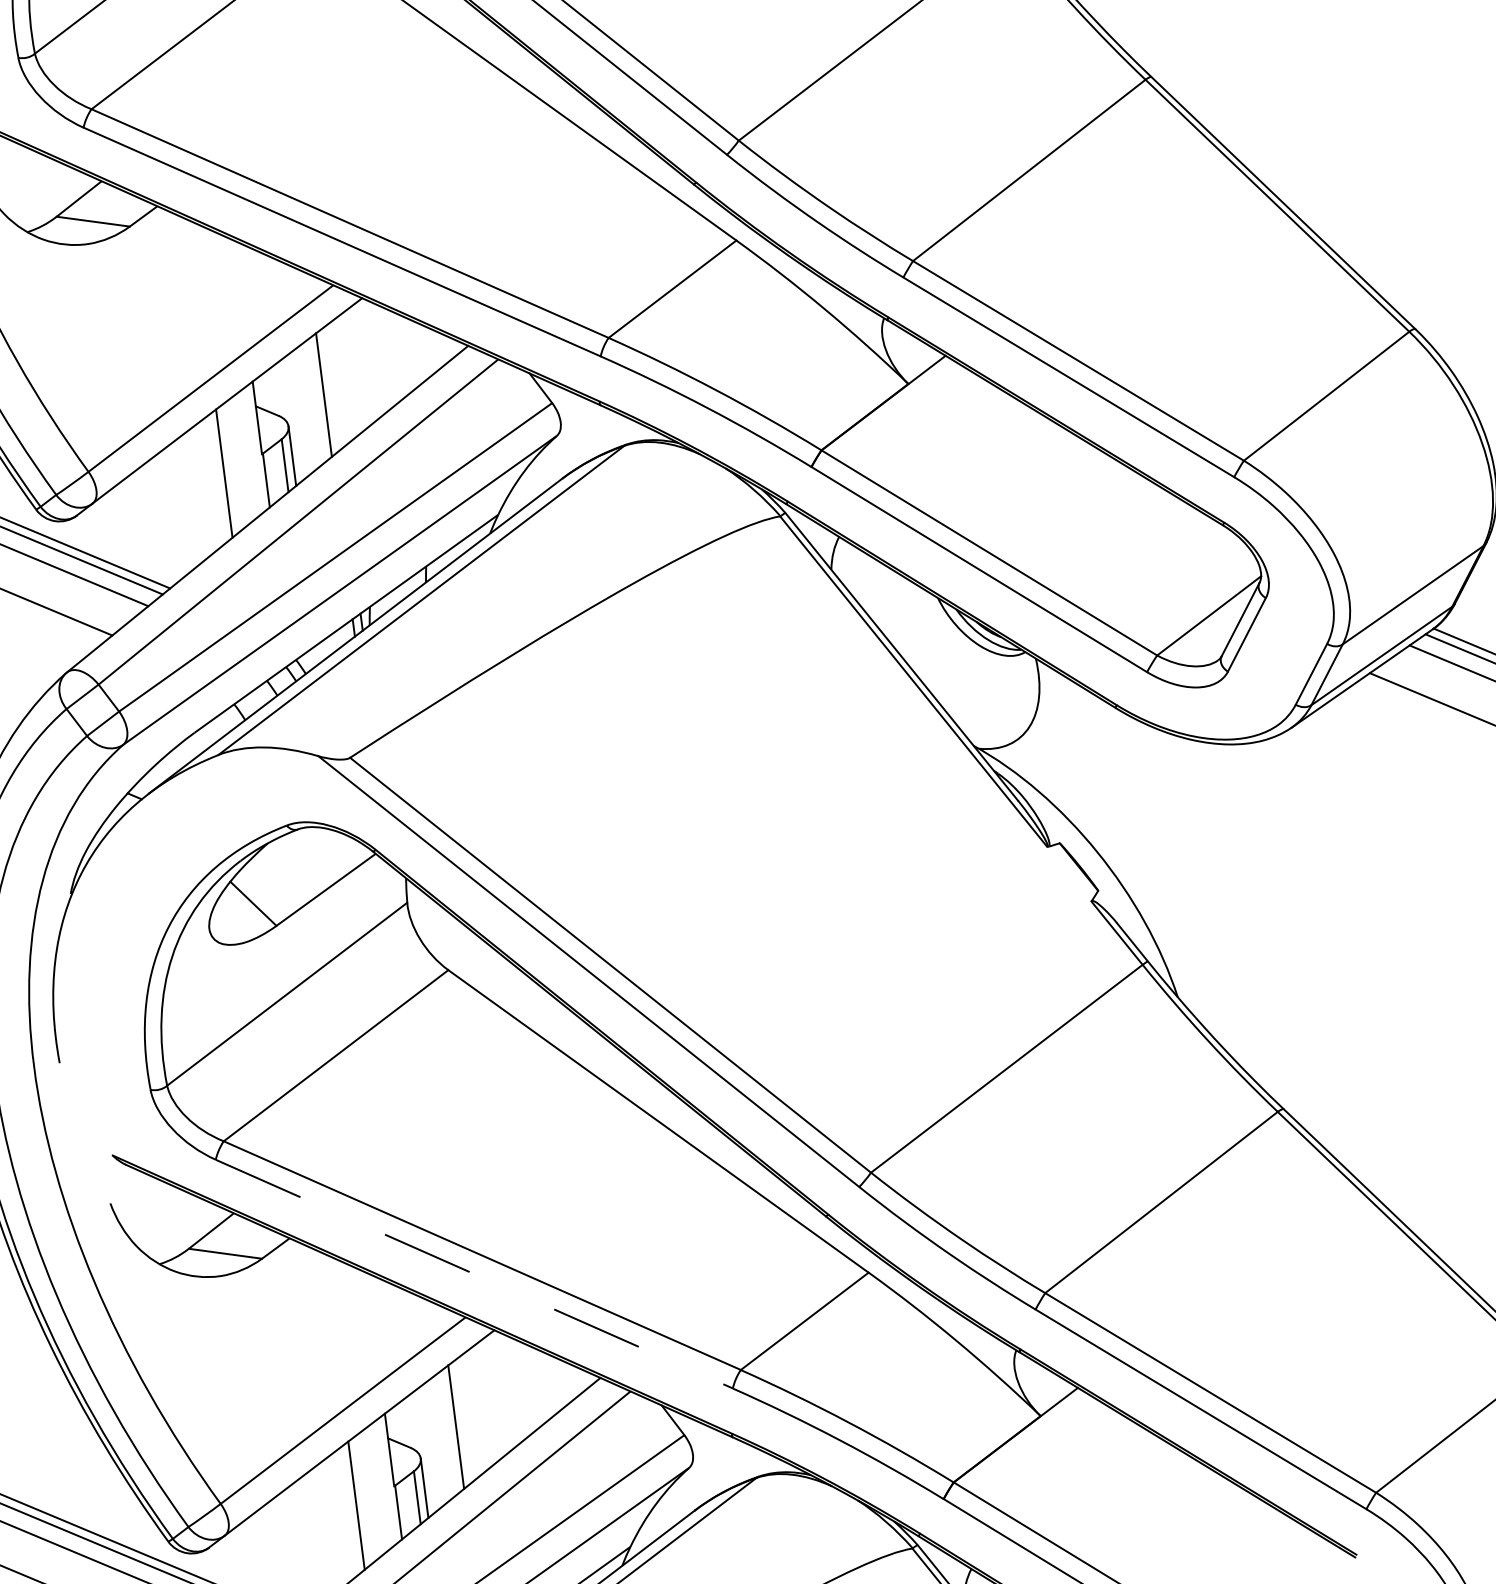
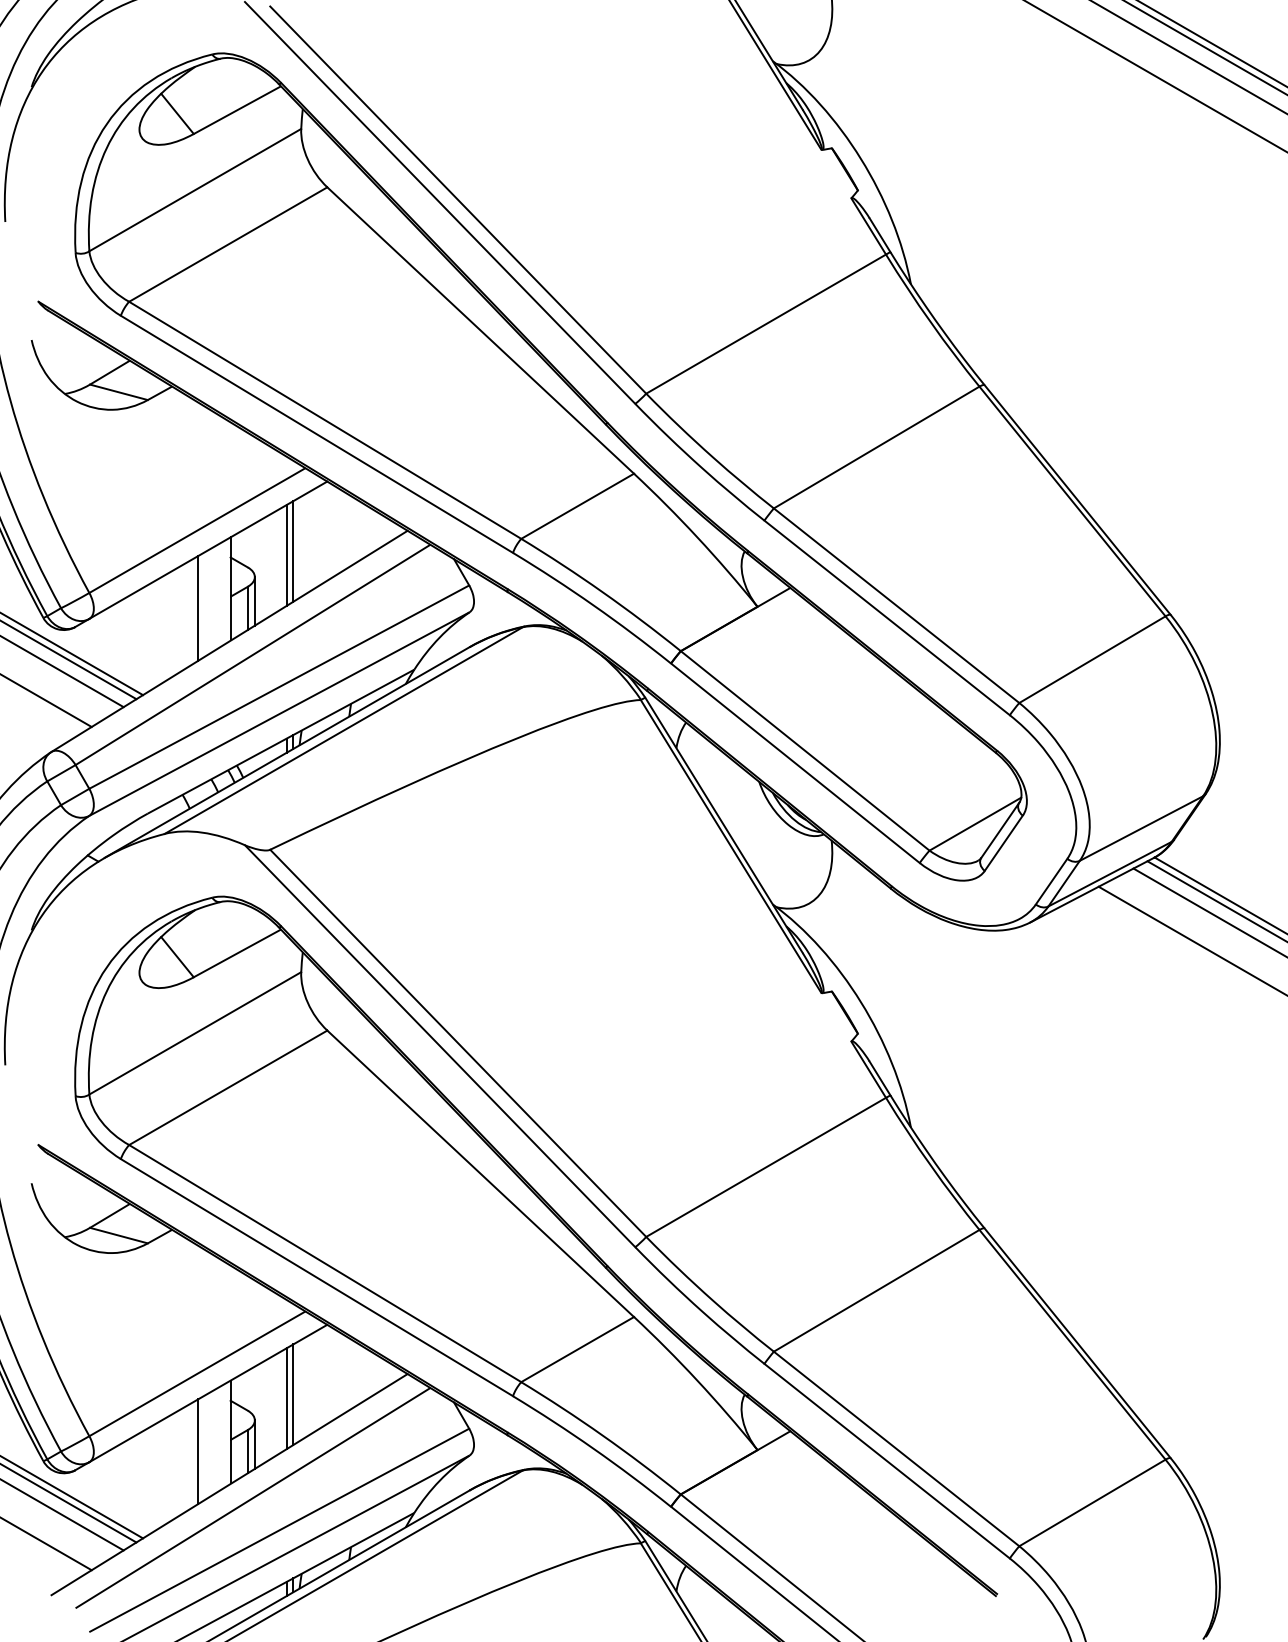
line: (331, 389) -> (293, 551), added
line: (475, 1273) -> (317, 1277), dashed -> solid
line: (464, 1420) -> (293, 1394), added

